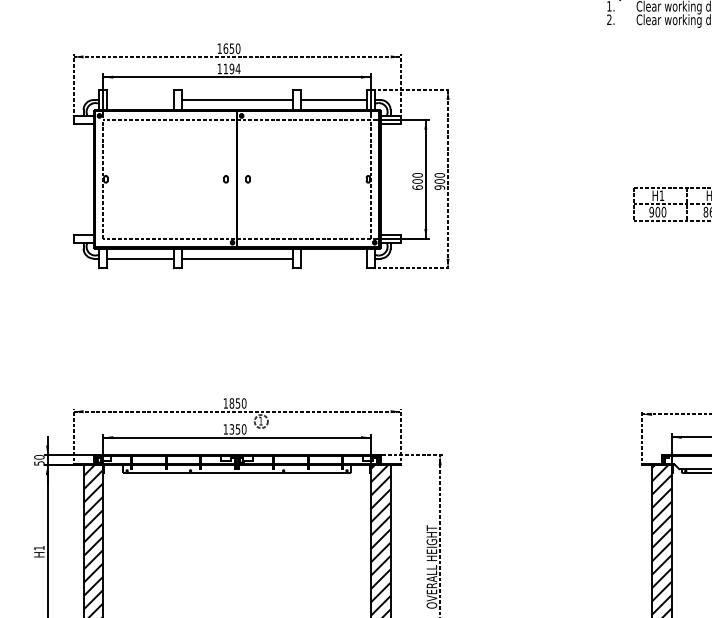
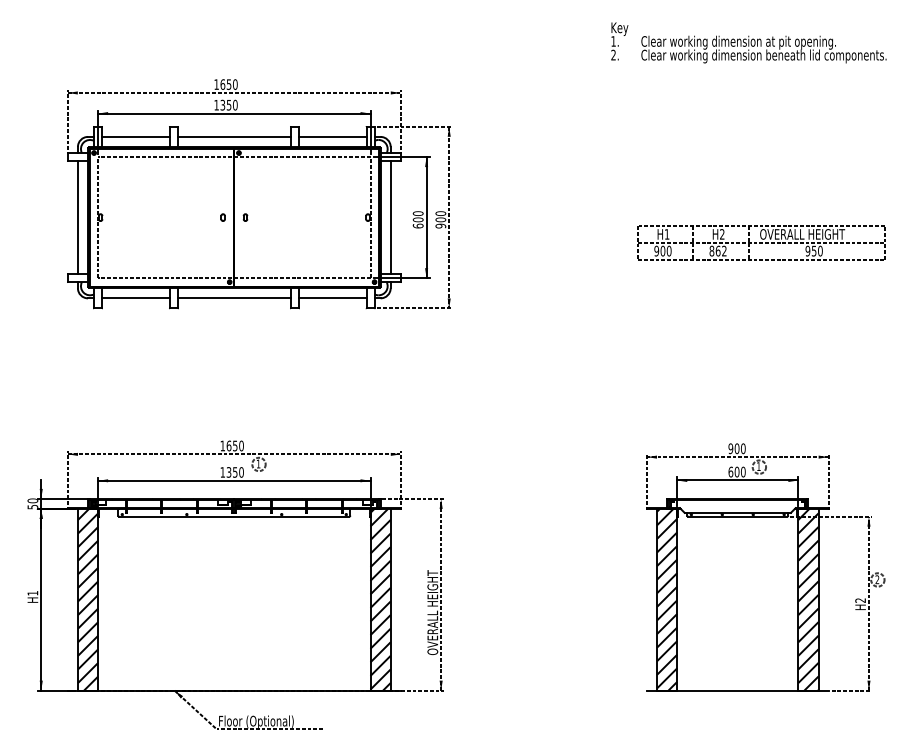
text: (231, 68) -> (228, 104), 1194 -> 1350
line: (140, 99) -> (135, 136), added
line: (83, 179) -> (77, 217), added
line: (390, 179) -> (390, 217), added
line: (333, 258) -> (332, 298), added
text: (231, 402) -> (228, 445), 1850 -> 1650

